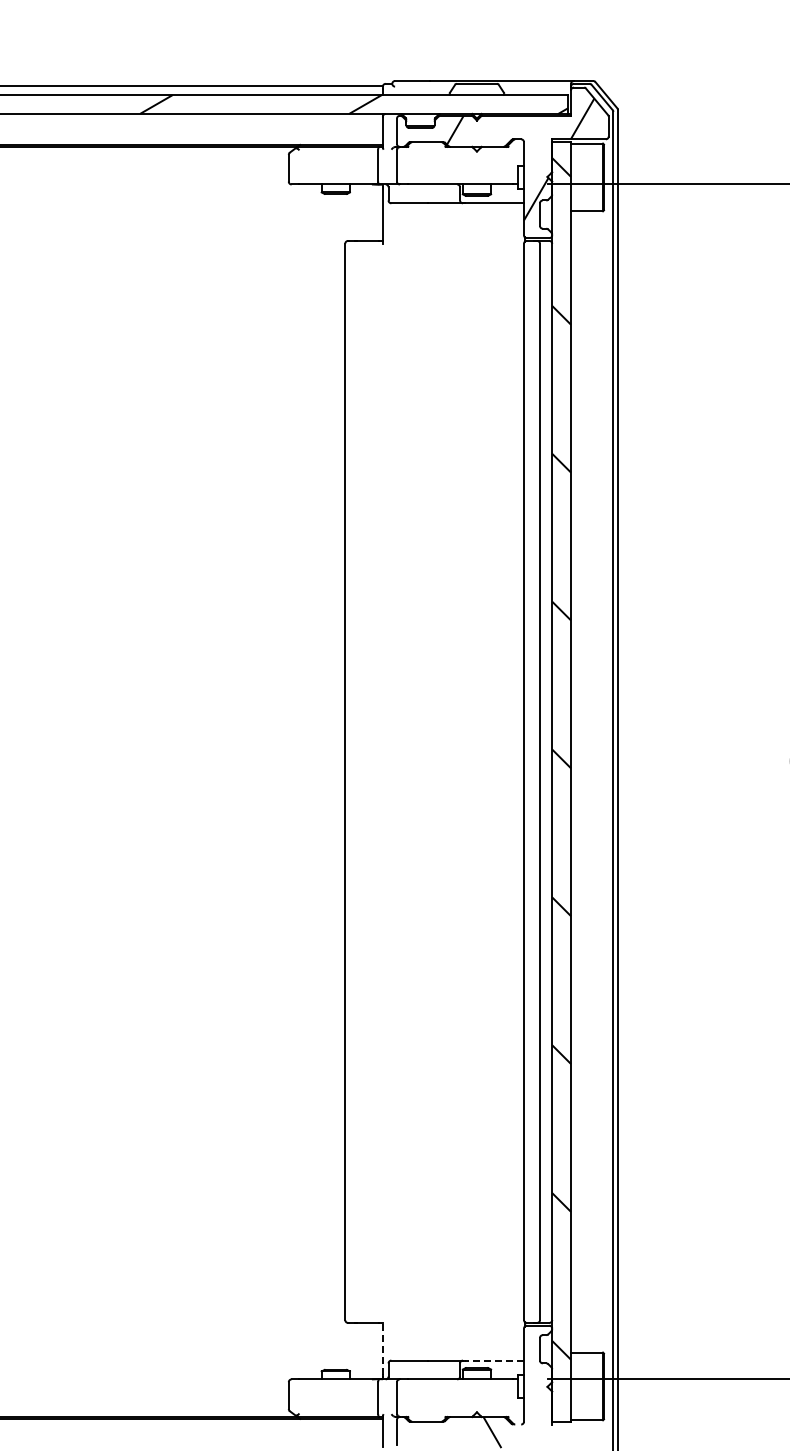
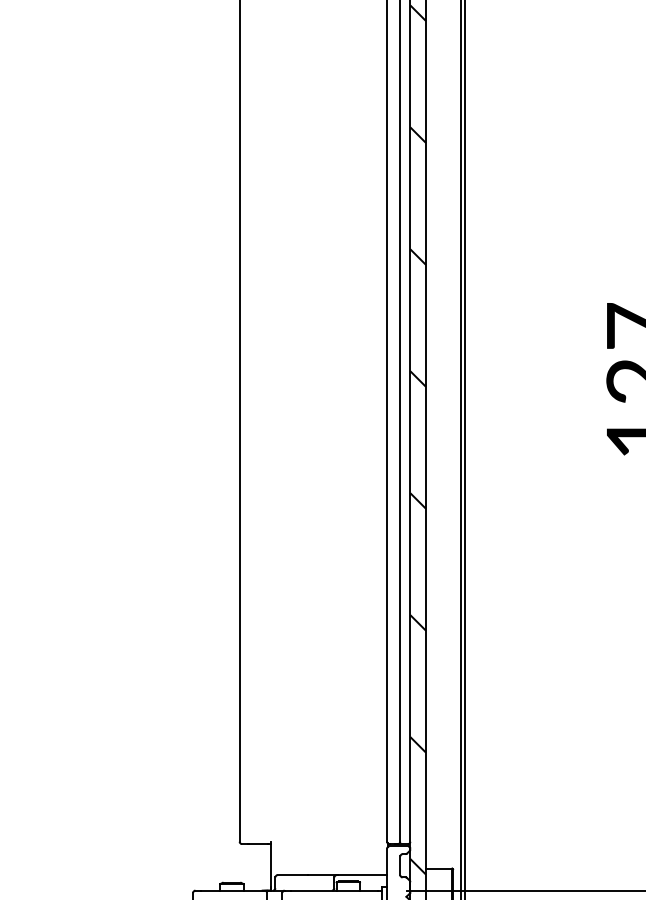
line: (382, 1346) -> (270, 863), dashed -> solid
line: (494, 1360) -> (362, 875), dashed -> solid

